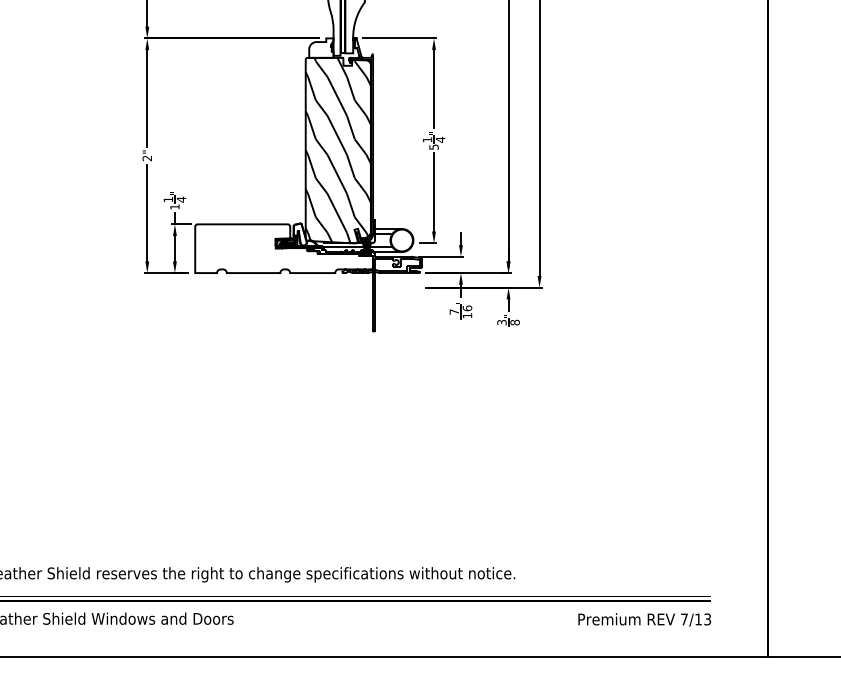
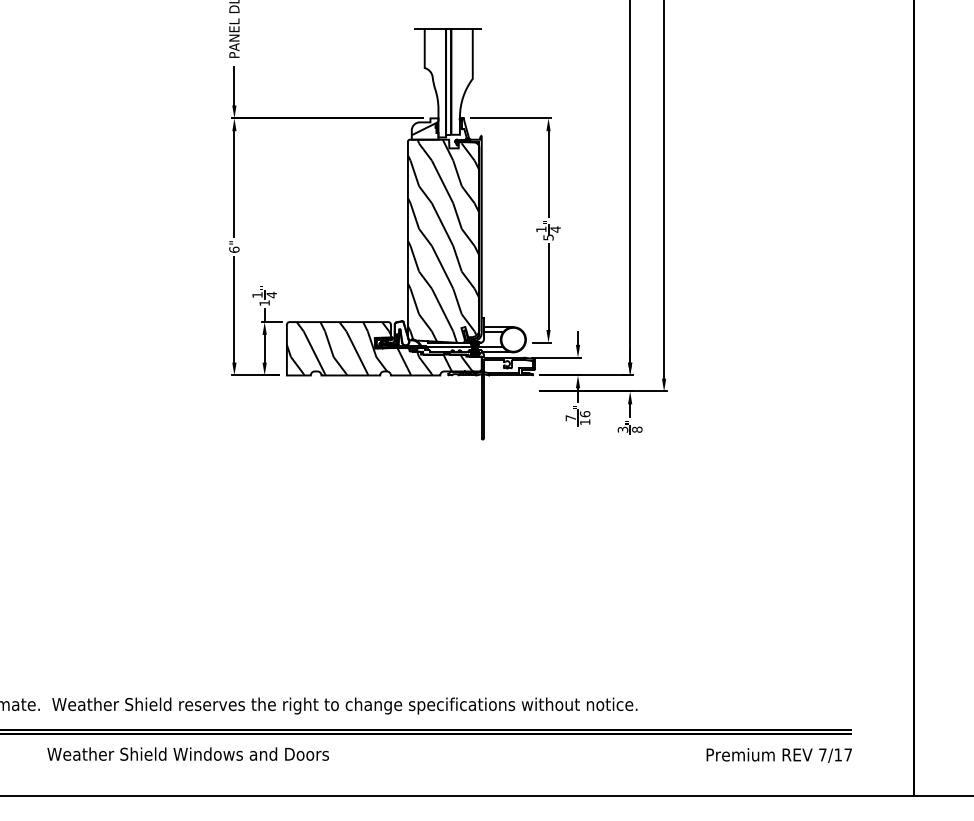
hatch: (320, 47) -> (424, 128), added
text: (147, 158) -> (234, 249), 2" -> 6"
hatch: (279, 248) -> (379, 348), added
text: (707, 619) -> (848, 754), 7/13 -> 7/17

